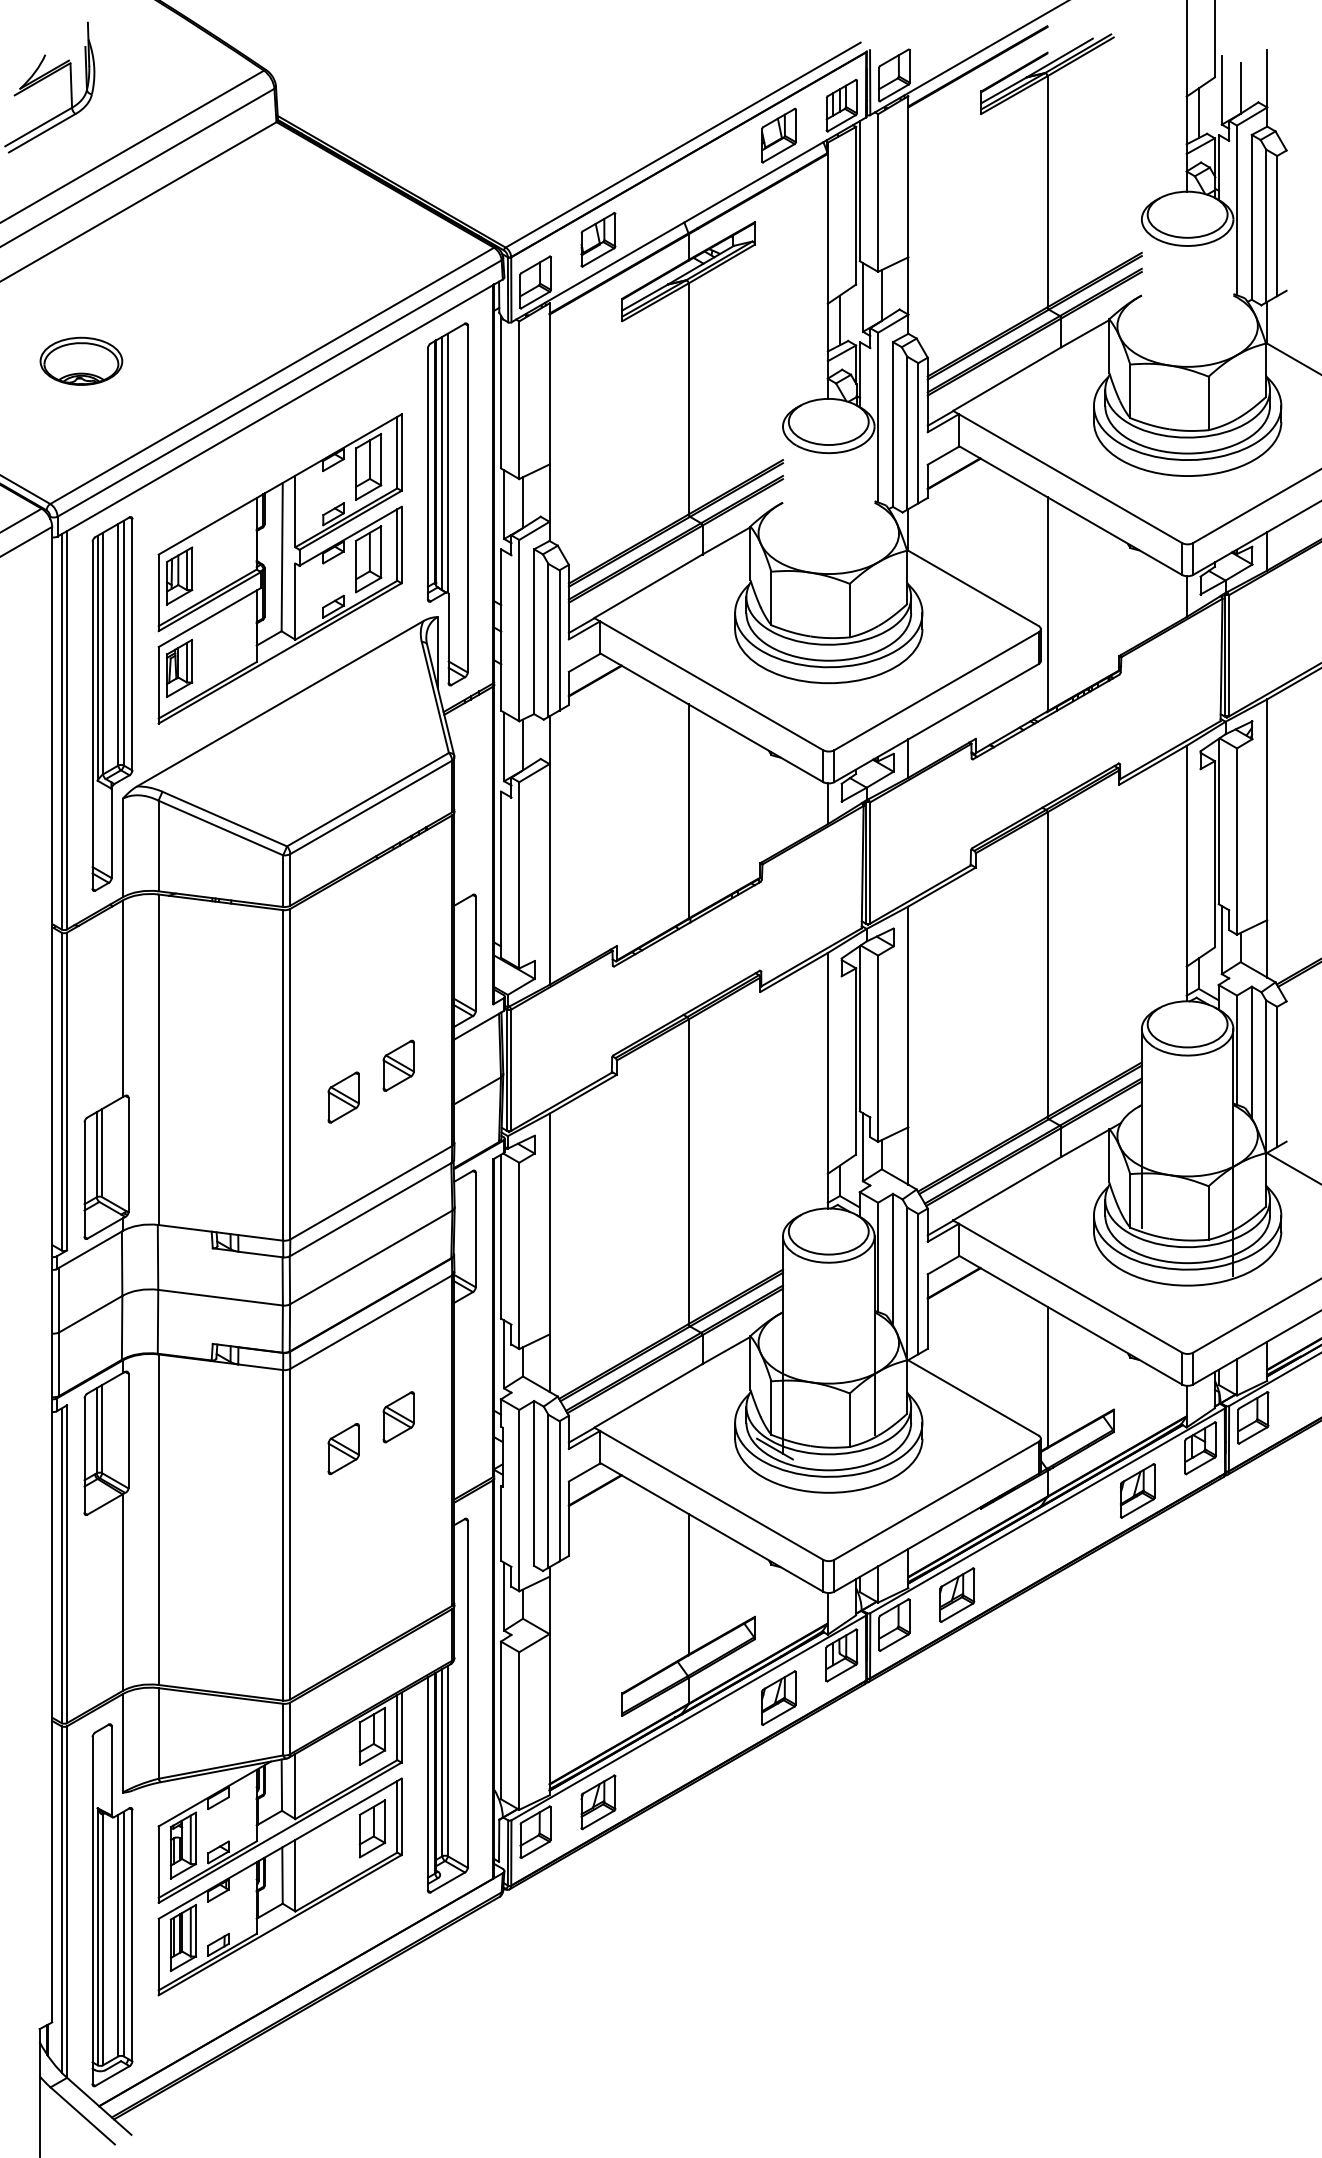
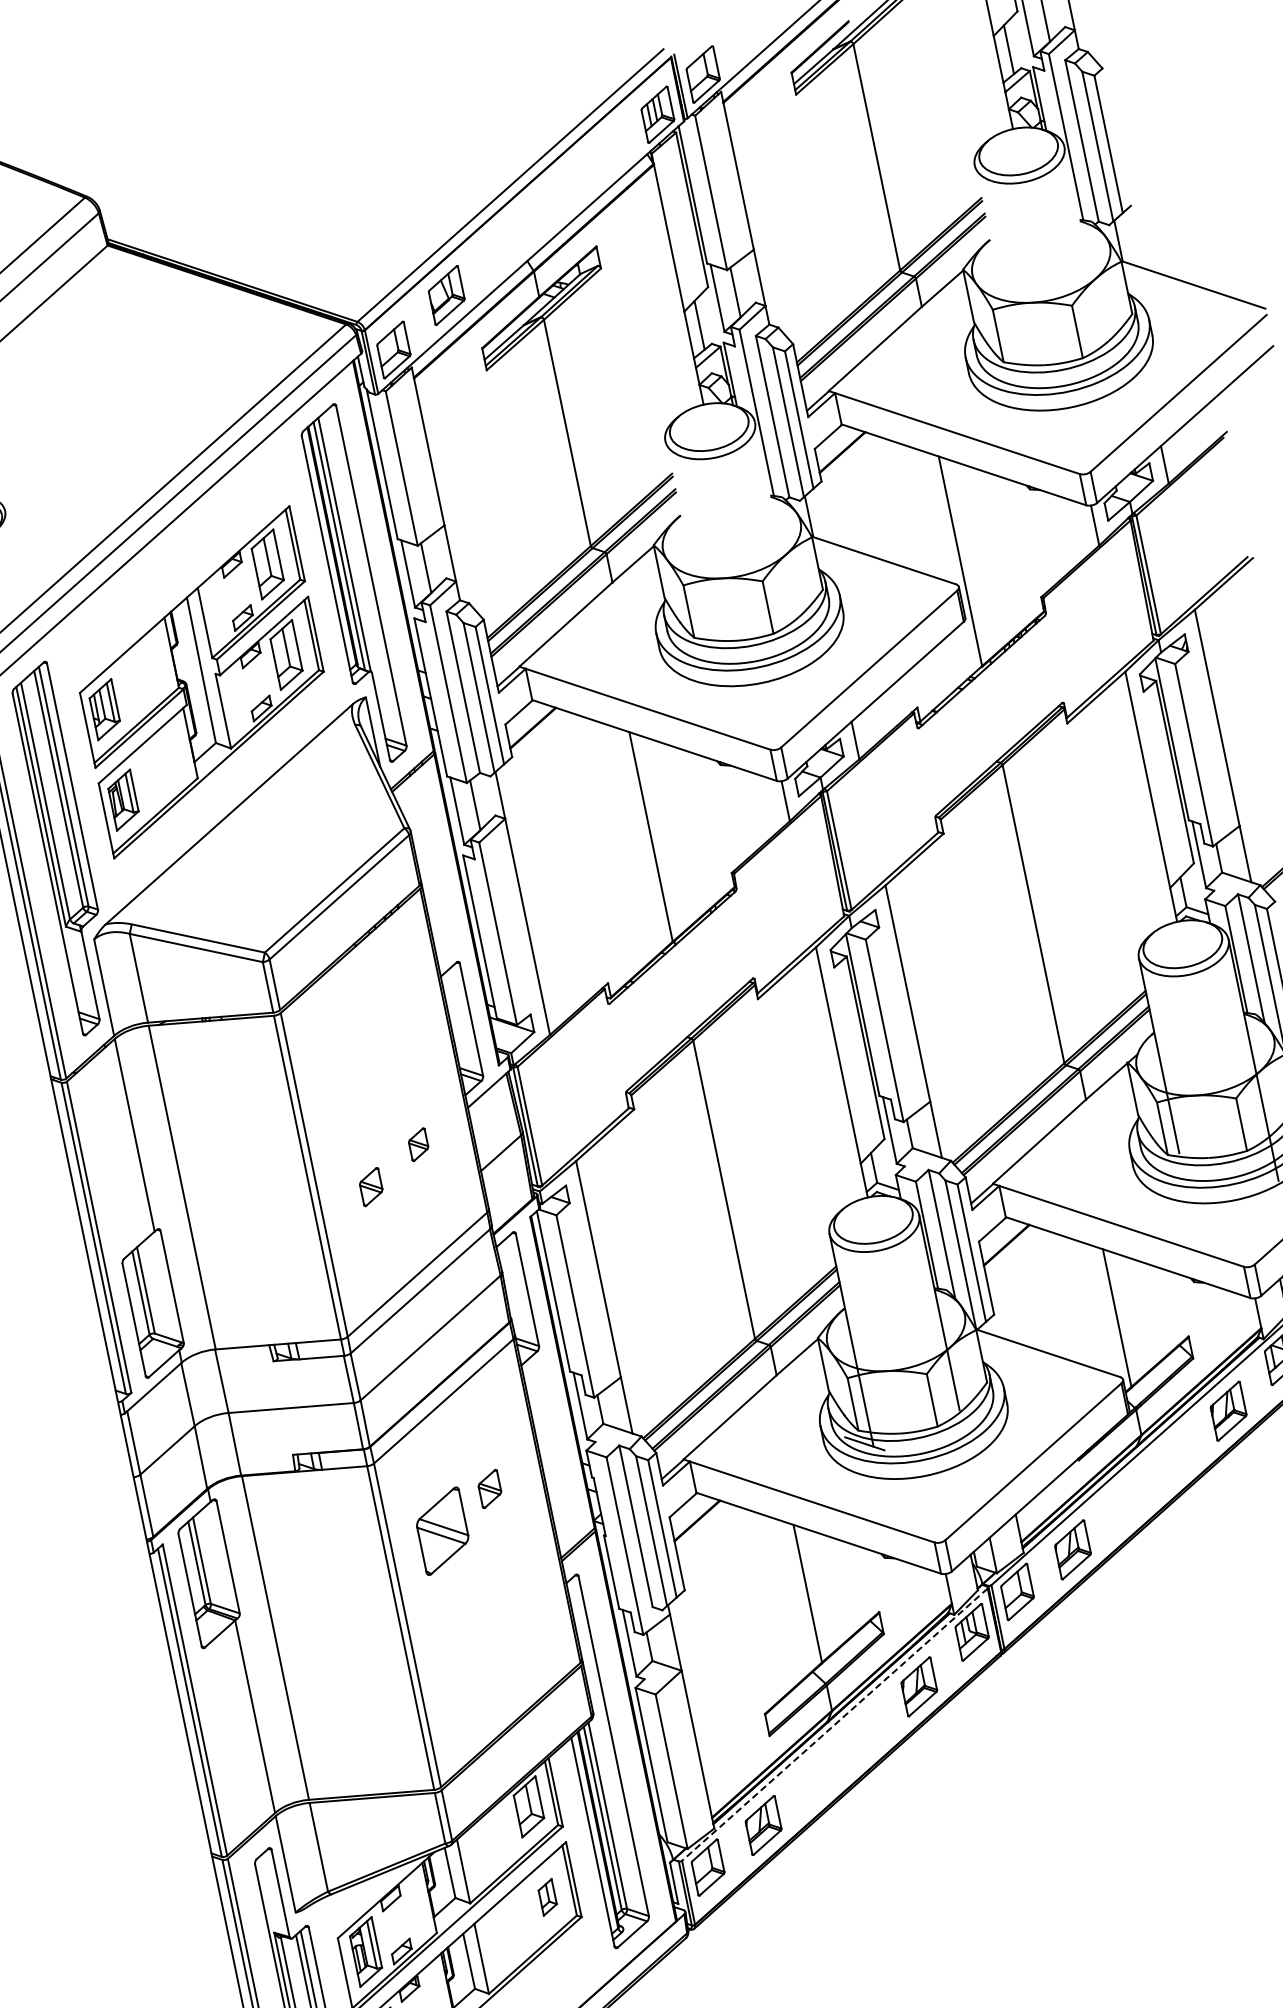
part: (778, 135) -> (601, 156), removed
part: (398, 1065) -> (418, 1144), size x0.6
part: (343, 1097) -> (371, 1187), size x0.7
part: (398, 1417) -> (489, 1489), size x0.7
part: (343, 1448) -> (442, 1530), size x1.6
line: (688, 1718) -> (834, 1725), solid -> dashed
part: (372, 1828) -> (547, 1896), size x0.6

